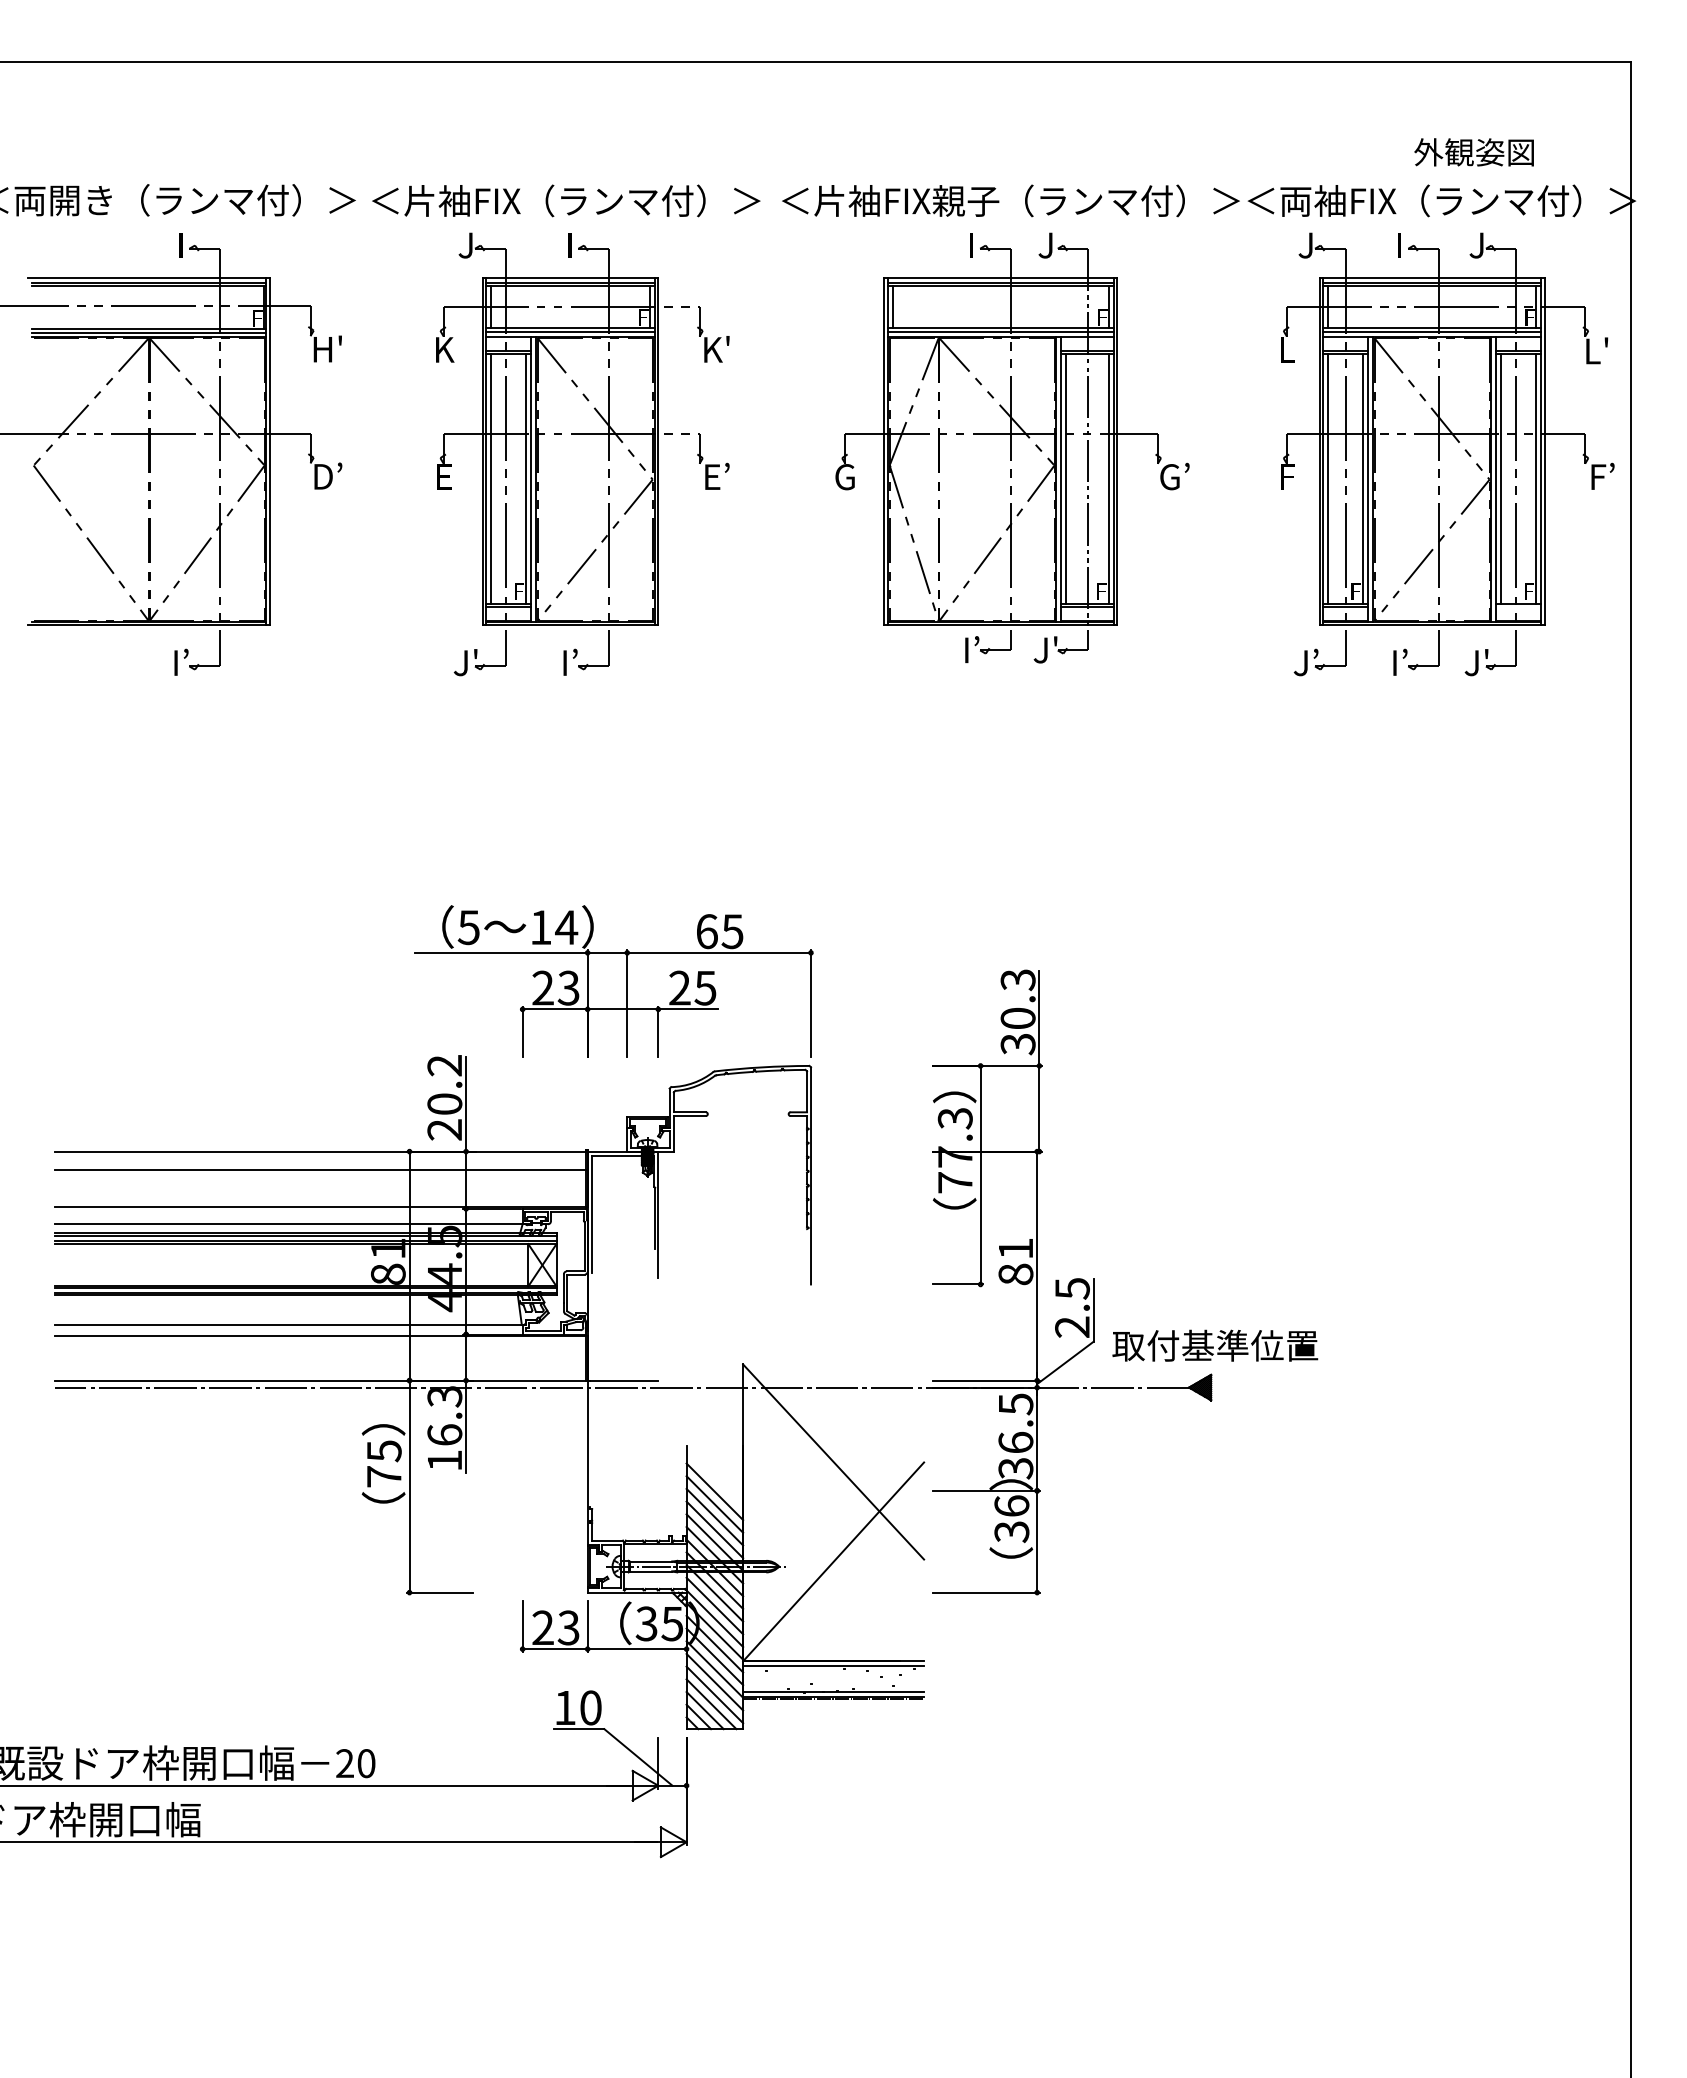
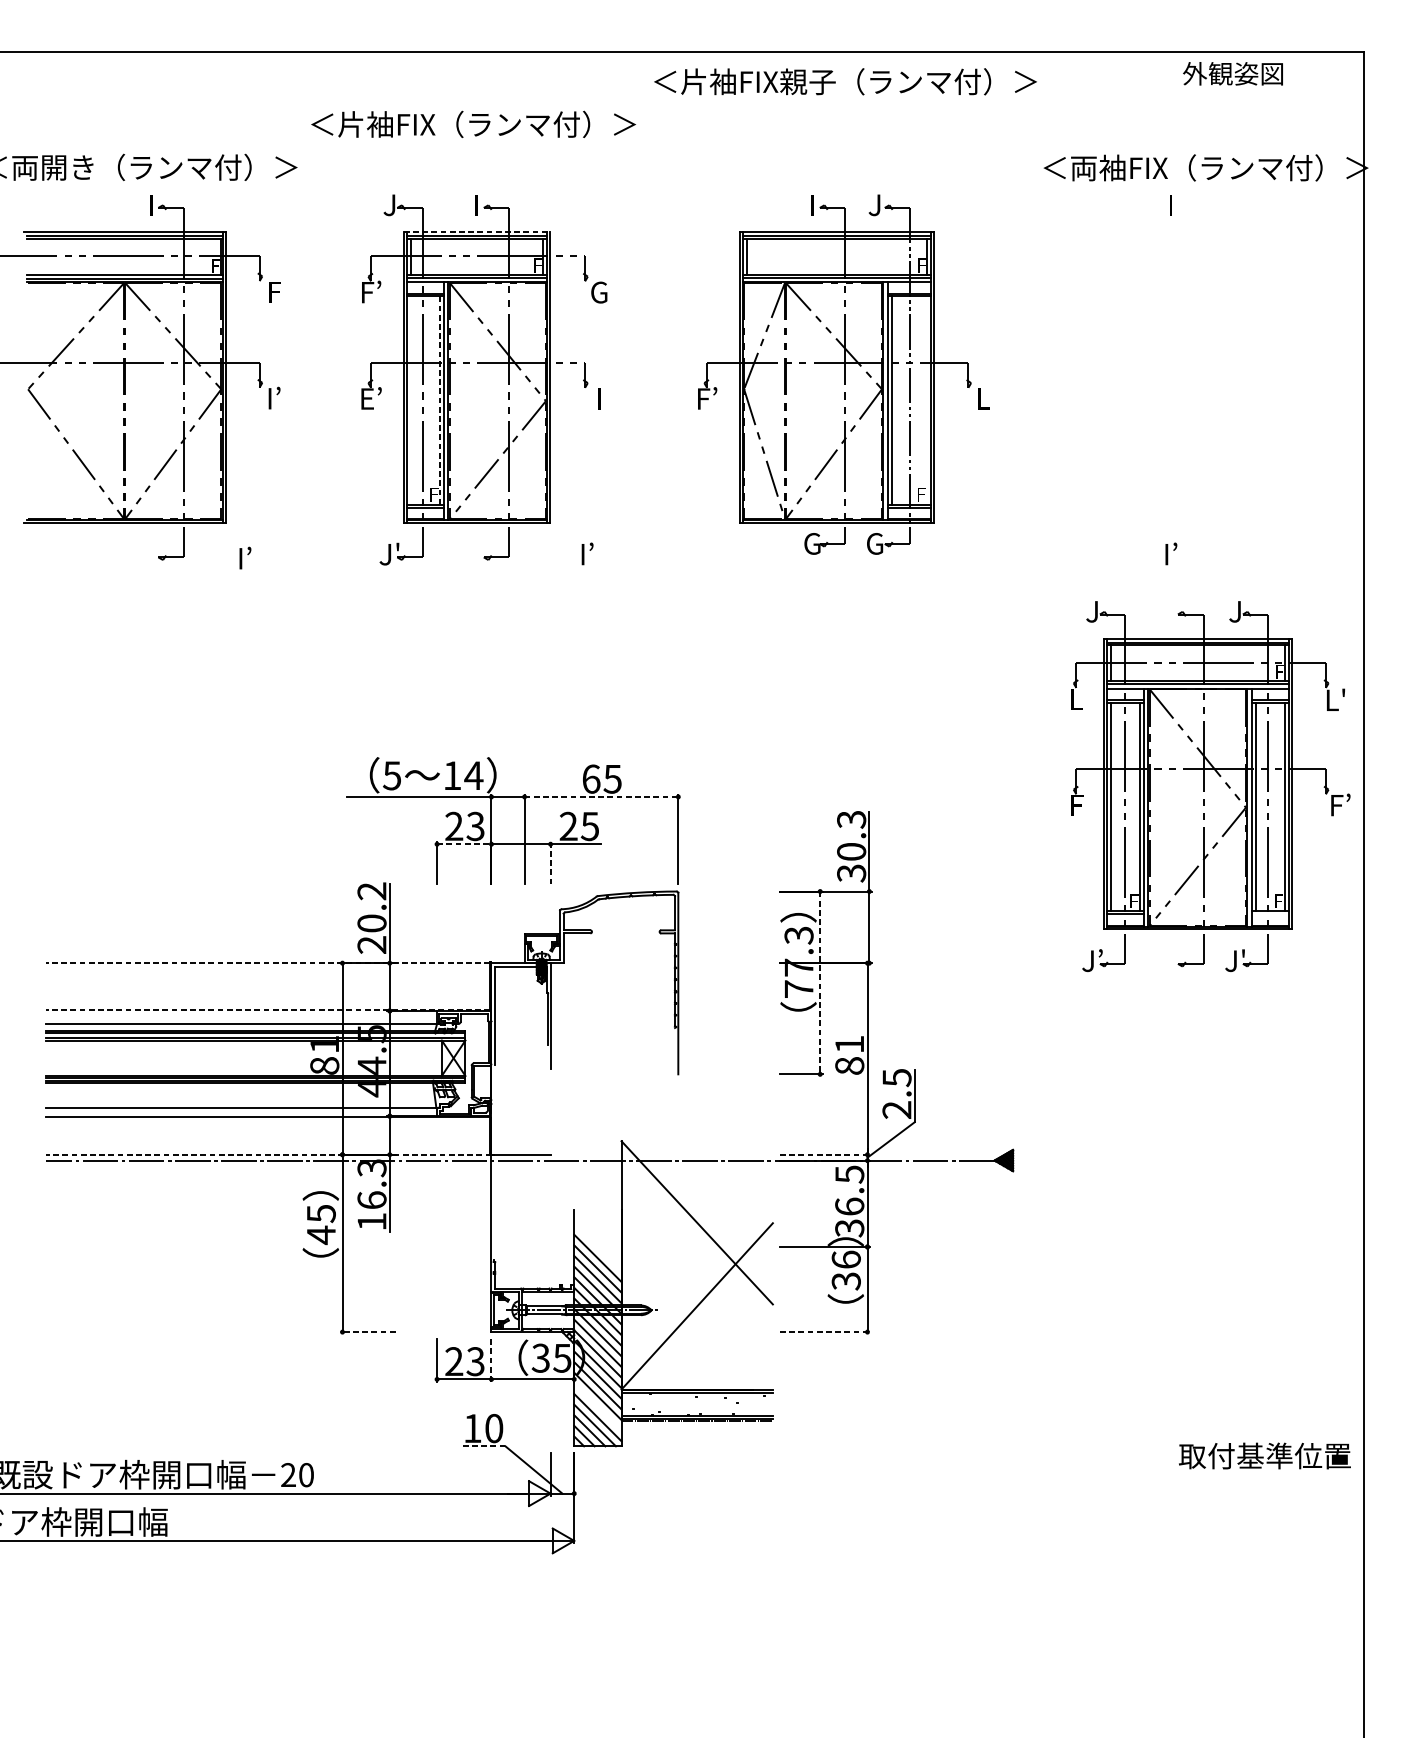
text: (1473, 152) -> (1232, 73), moved
text: (566, 200) -> (473, 124), moved
text: (1010, 200) -> (845, 81), moved
line: (570, 277) -> (477, 232), solid -> dashed
text: (327, 348) -> (273, 291), H' -> F
text: (443, 348) -> (370, 291), K -> F’
text: (716, 349) -> (599, 292), K' -> G
part: (1447, 454) -> (1210, 786), moved
text: (328, 475) -> (274, 397), D’ -> I’
text: (444, 475) -> (371, 397), E -> E’
text: (717, 475) -> (600, 397), E’ -> I
text: (845, 476) -> (707, 398), G -> F’
text: (1174, 476) -> (982, 398), G’ -> L
line: (491, 478) -> (411, 400), removed
line: (1108, 478) -> (927, 400), removed
line: (526, 479) -> (440, 400), solid -> dashed
text: (970, 649) -> (811, 543), I’ -> G
text: (1045, 649) -> (874, 543), J' -> G
text: (181, 661) -> (245, 557), moved
text: (570, 661) -> (587, 553), moved
line: (719, 952) -> (601, 796), solid -> dashed
line: (555, 1009) -> (464, 844), solid -> dashed
line: (658, 1031) -> (550, 862), solid -> dashed
line: (320, 1151) -> (268, 963), solid -> dashed
line: (320, 1169) -> (268, 978), removed
line: (980, 1175) -> (820, 983), solid -> dashed
line: (320, 1207) -> (268, 1009), solid -> dashed
text: (1215, 1345) -> (1265, 1455), moved
line: (320, 1380) -> (268, 1154), solid -> dashed
line: (986, 1380) -> (825, 1154), solid -> dashed
text: (384, 1476) -> (321, 1234), 75 -> 45
line: (714, 1491) -> (597, 1247), removed
line: (439, 1592) -> (367, 1332), solid -> dashed
line: (986, 1592) -> (825, 1332), solid -> dashed
line: (587, 1627) -> (491, 1361), solid -> dashed
line: (714, 1681) -> (597, 1406), removed
line: (578, 1729) -> (483, 1446), solid -> dashed

